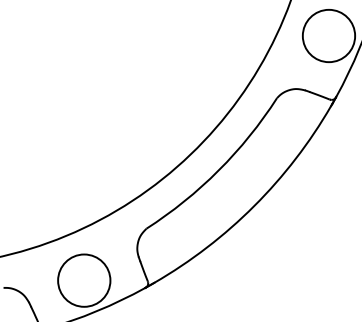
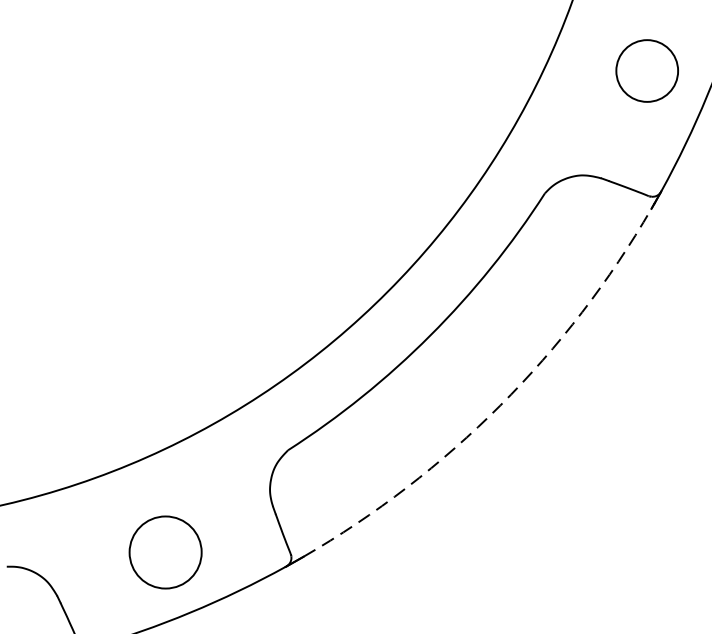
circle: (328, 35) -> (646, 70), size x0.6
arc: (254, 206) -> (500, 406), solid -> dashed
circle: (84, 280) -> (166, 552), size x0.7

